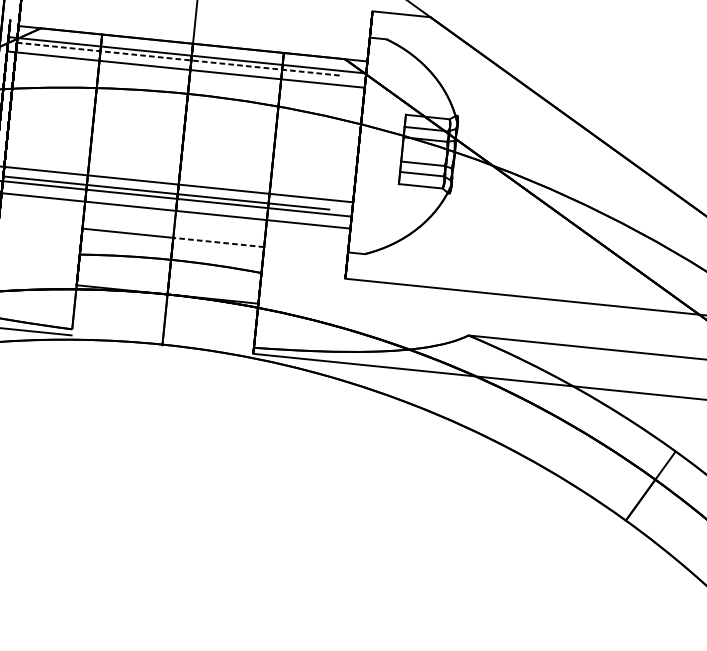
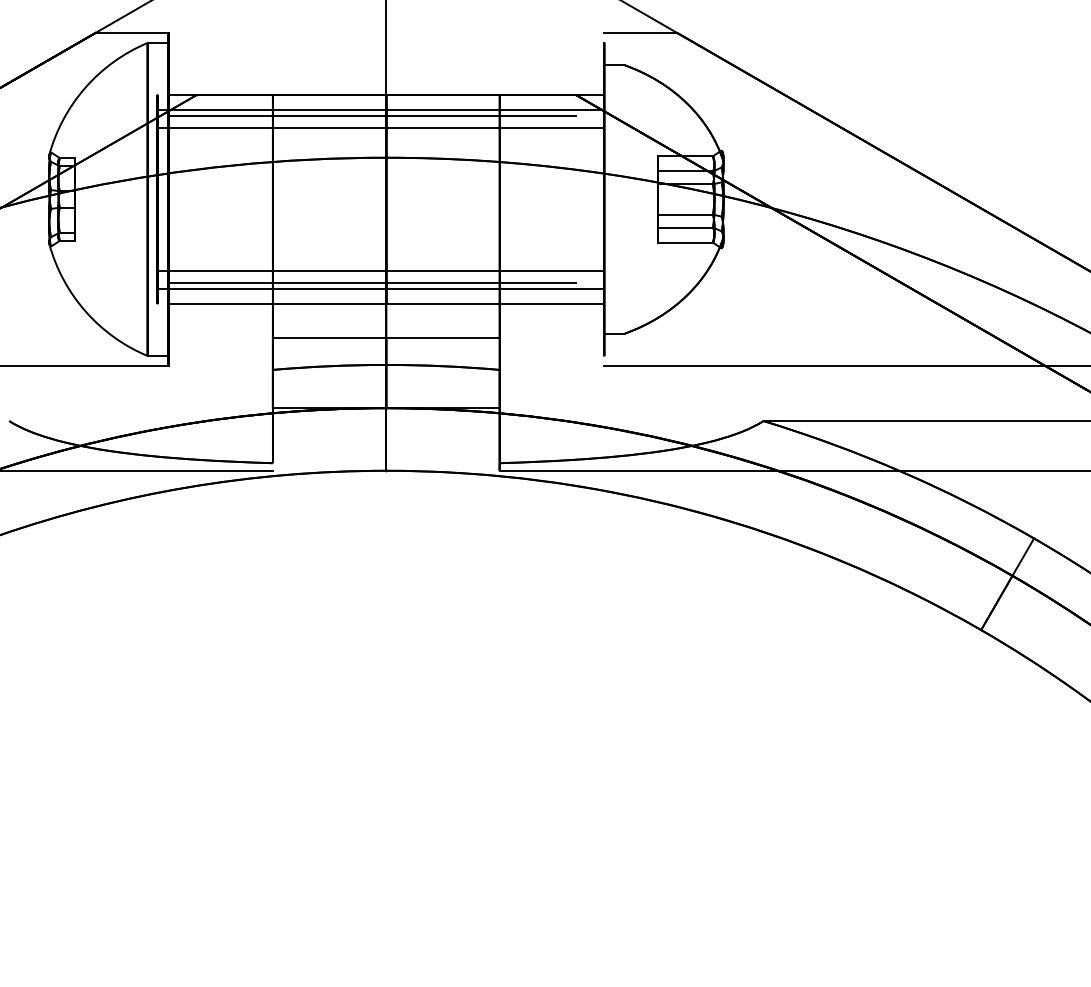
line: (180, 59) -> (372, 116), dashed -> solid
line: (219, 242) -> (443, 337), dashed -> solid

